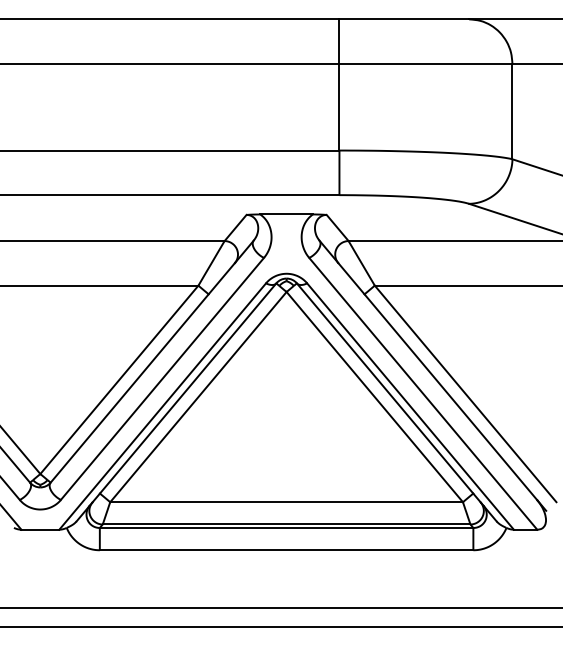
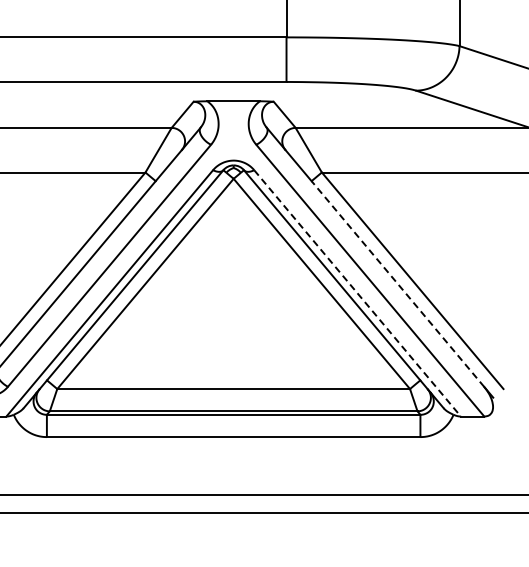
line: (450, 396) -> (397, 283), solid -> dashed
line: (410, 406) -> (357, 293), solid -> dashed

